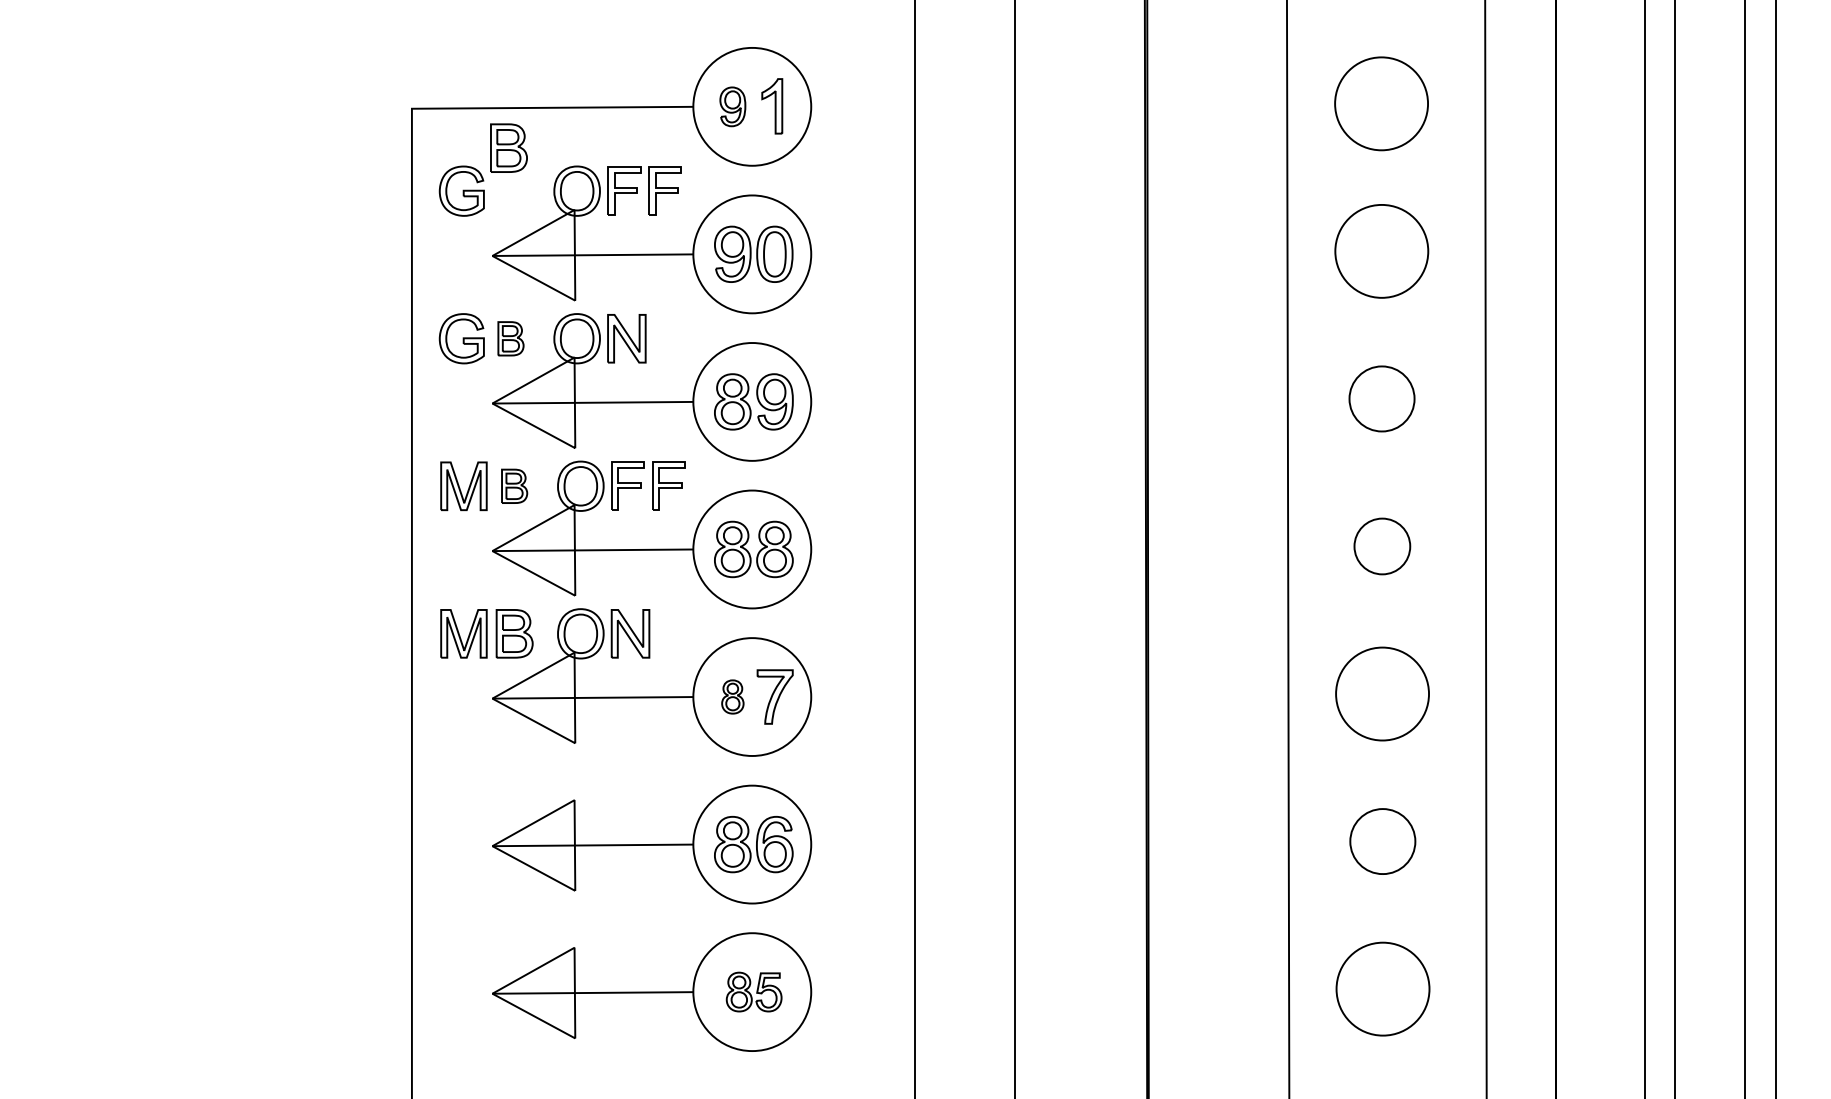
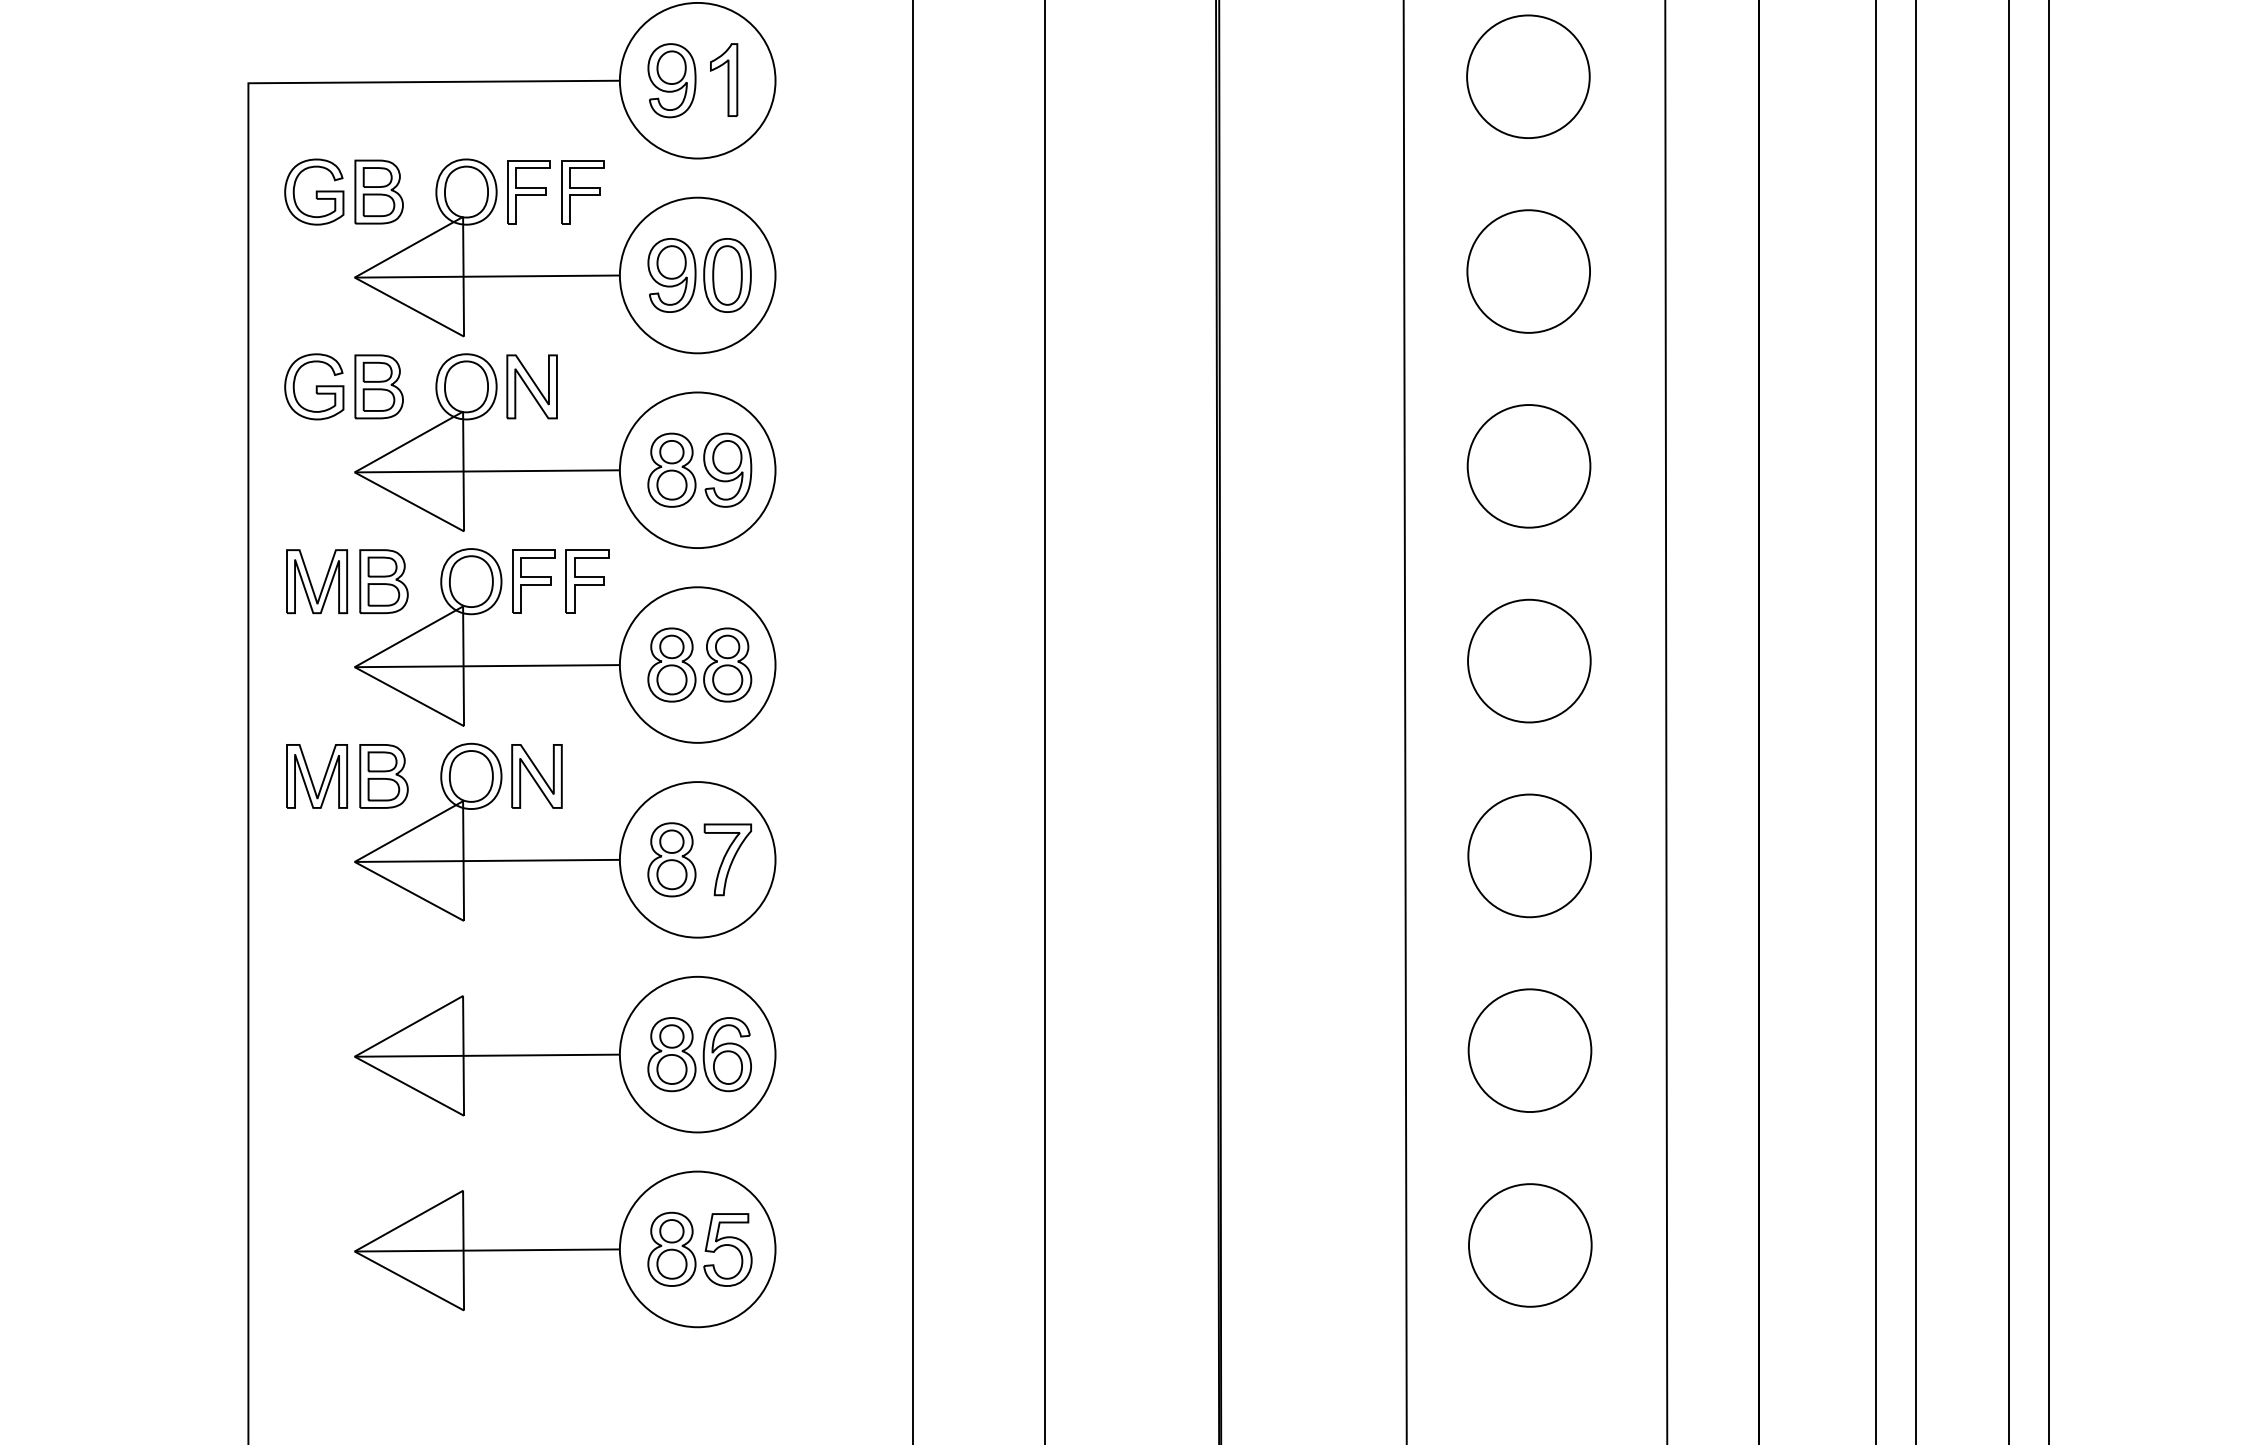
part: (732, 106) -> (671, 80), size x1.43
part: (508, 147) -> (378, 191), moved
part: (510, 338) -> (378, 386), size x1.43
part: (1381, 398) -> (1528, 465), size x1.43
part: (514, 486) -> (383, 581), size x1.43
part: (1382, 546) -> (1529, 661), size x1.67
part: (732, 696) -> (671, 859), size x1.67
part: (1382, 841) -> (1529, 1050), size x1.43
part: (754, 991) -> (700, 1248), size x1.43

